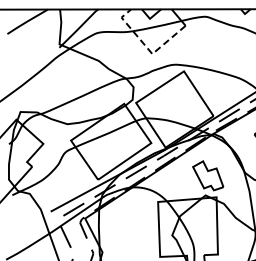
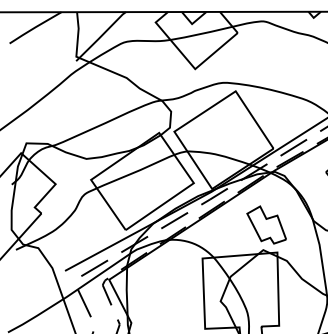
line: (146, 47) -> (187, 60), dashed -> solid

